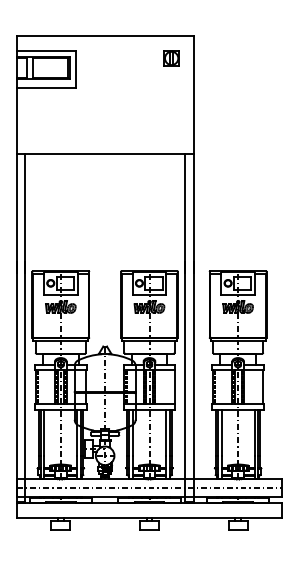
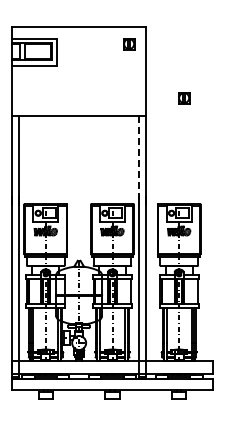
part: (245, 130) -> (184, 98), added
line: (185, 214) -> (139, 161), solid -> dashed
line: (149, 488) -> (112, 367), removed

